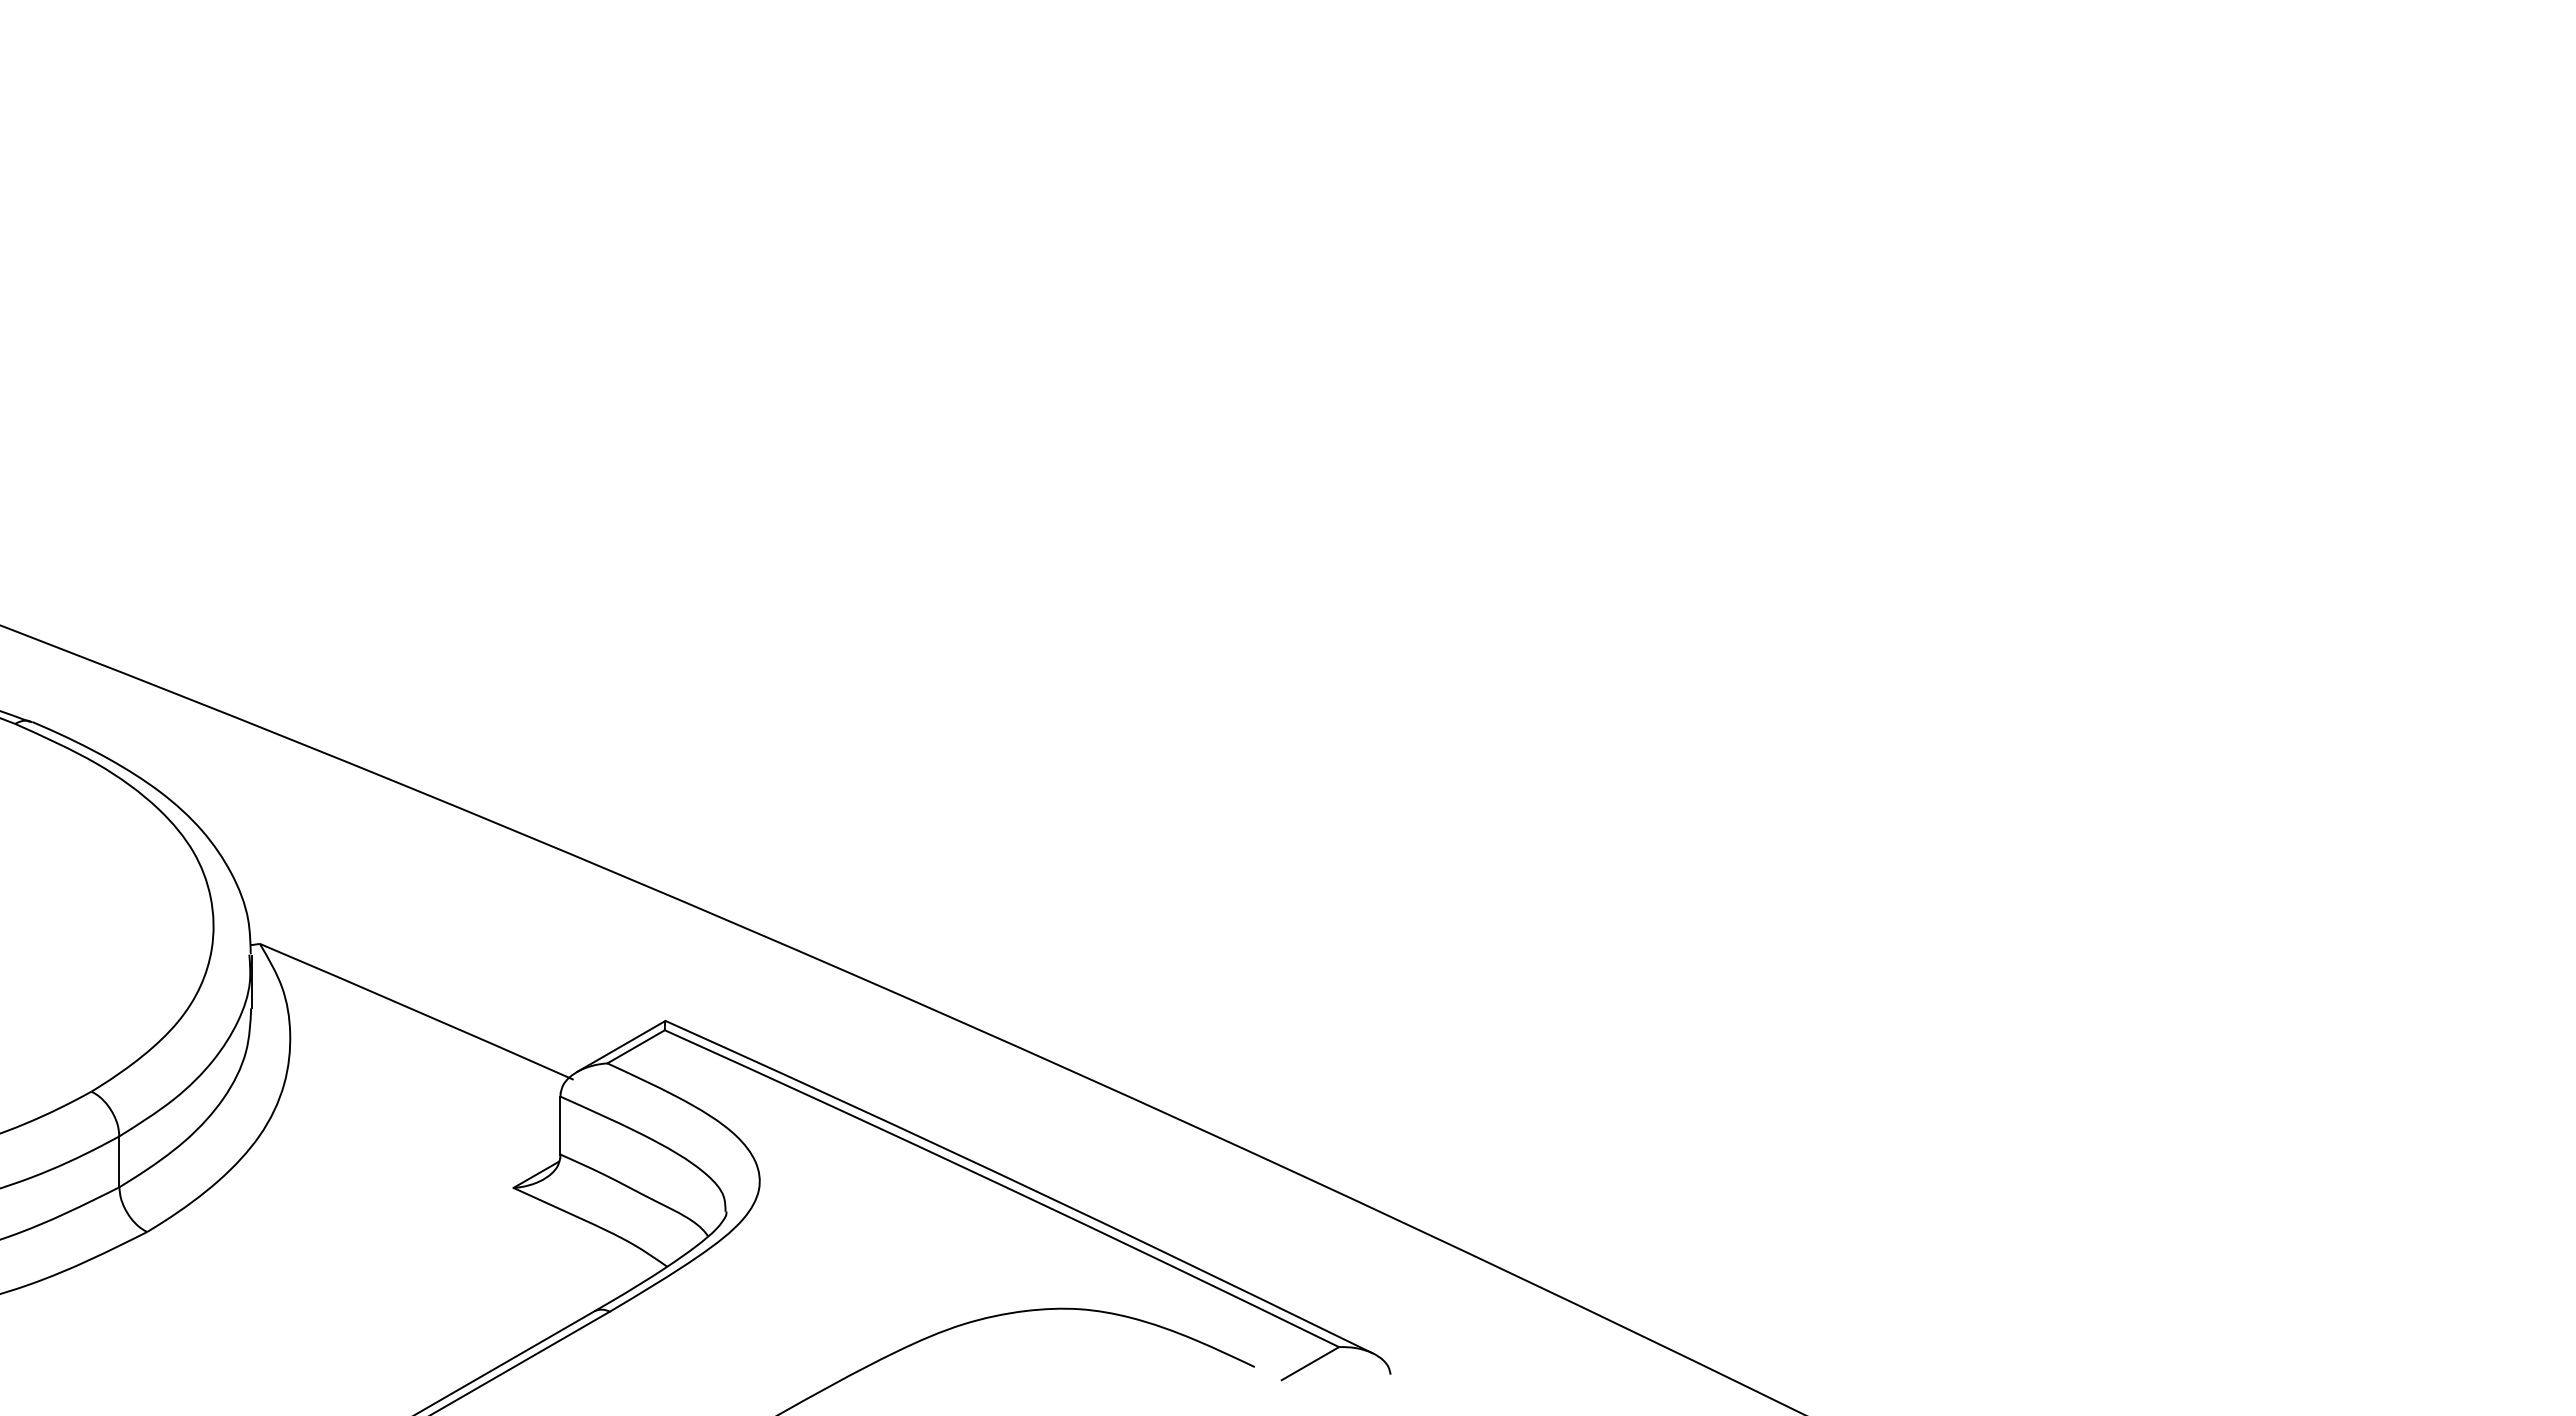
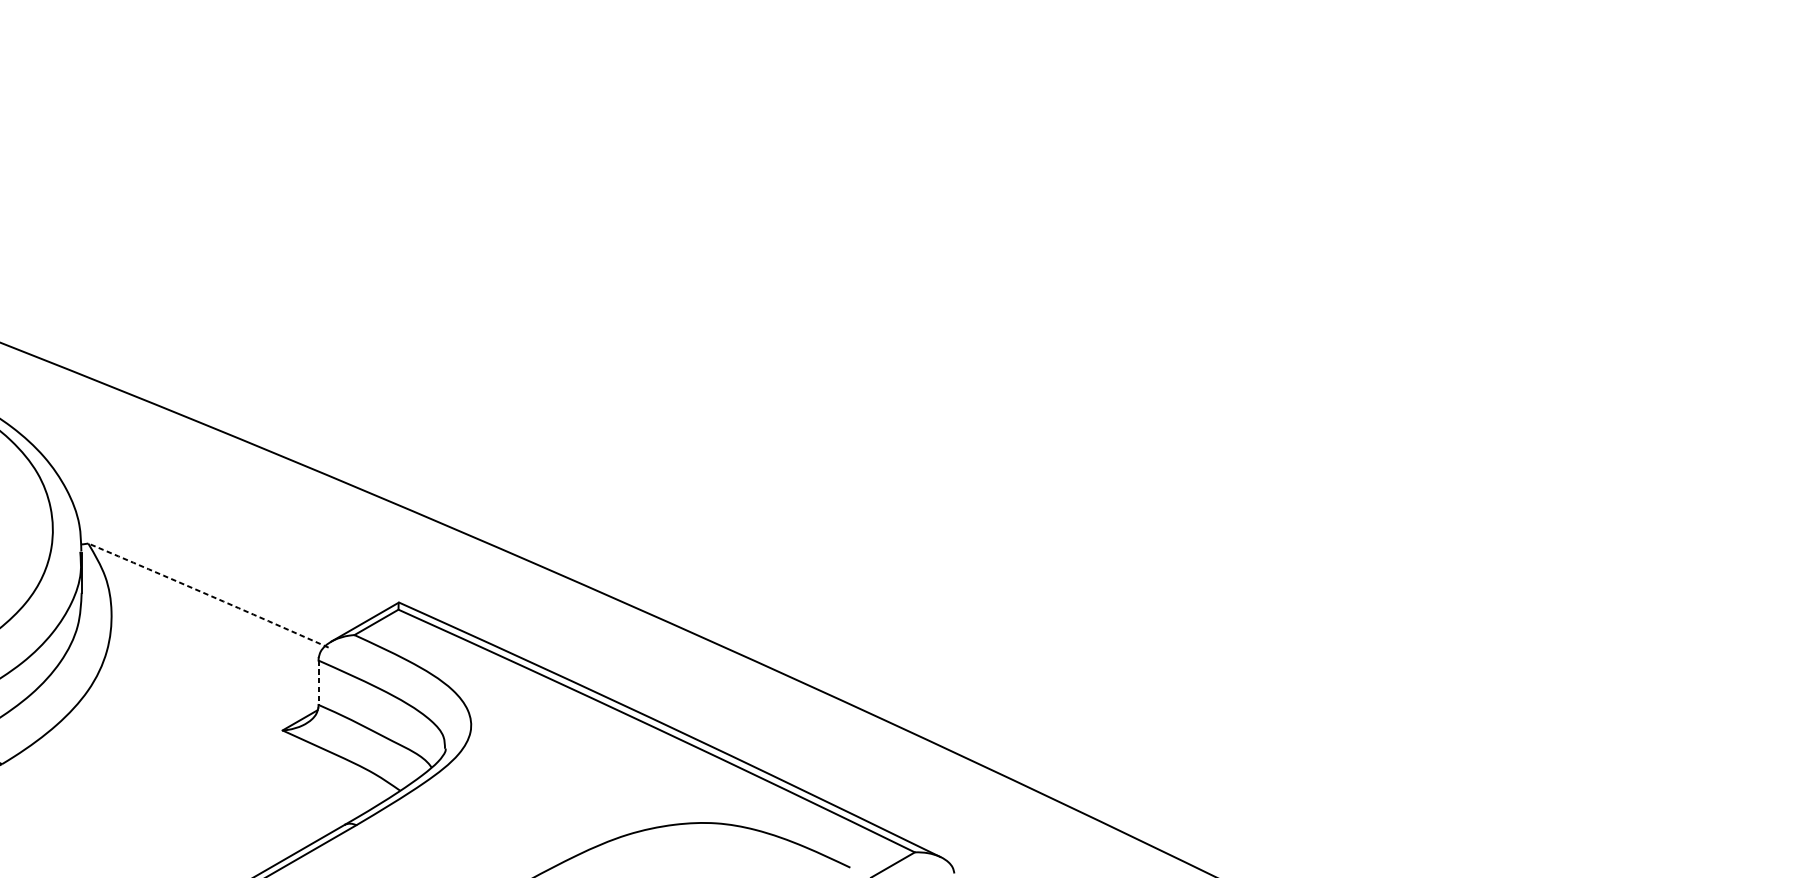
arc: (417, 1011) -> (209, 595), solid -> dashed
line: (560, 1125) -> (318, 682), solid -> dashed

